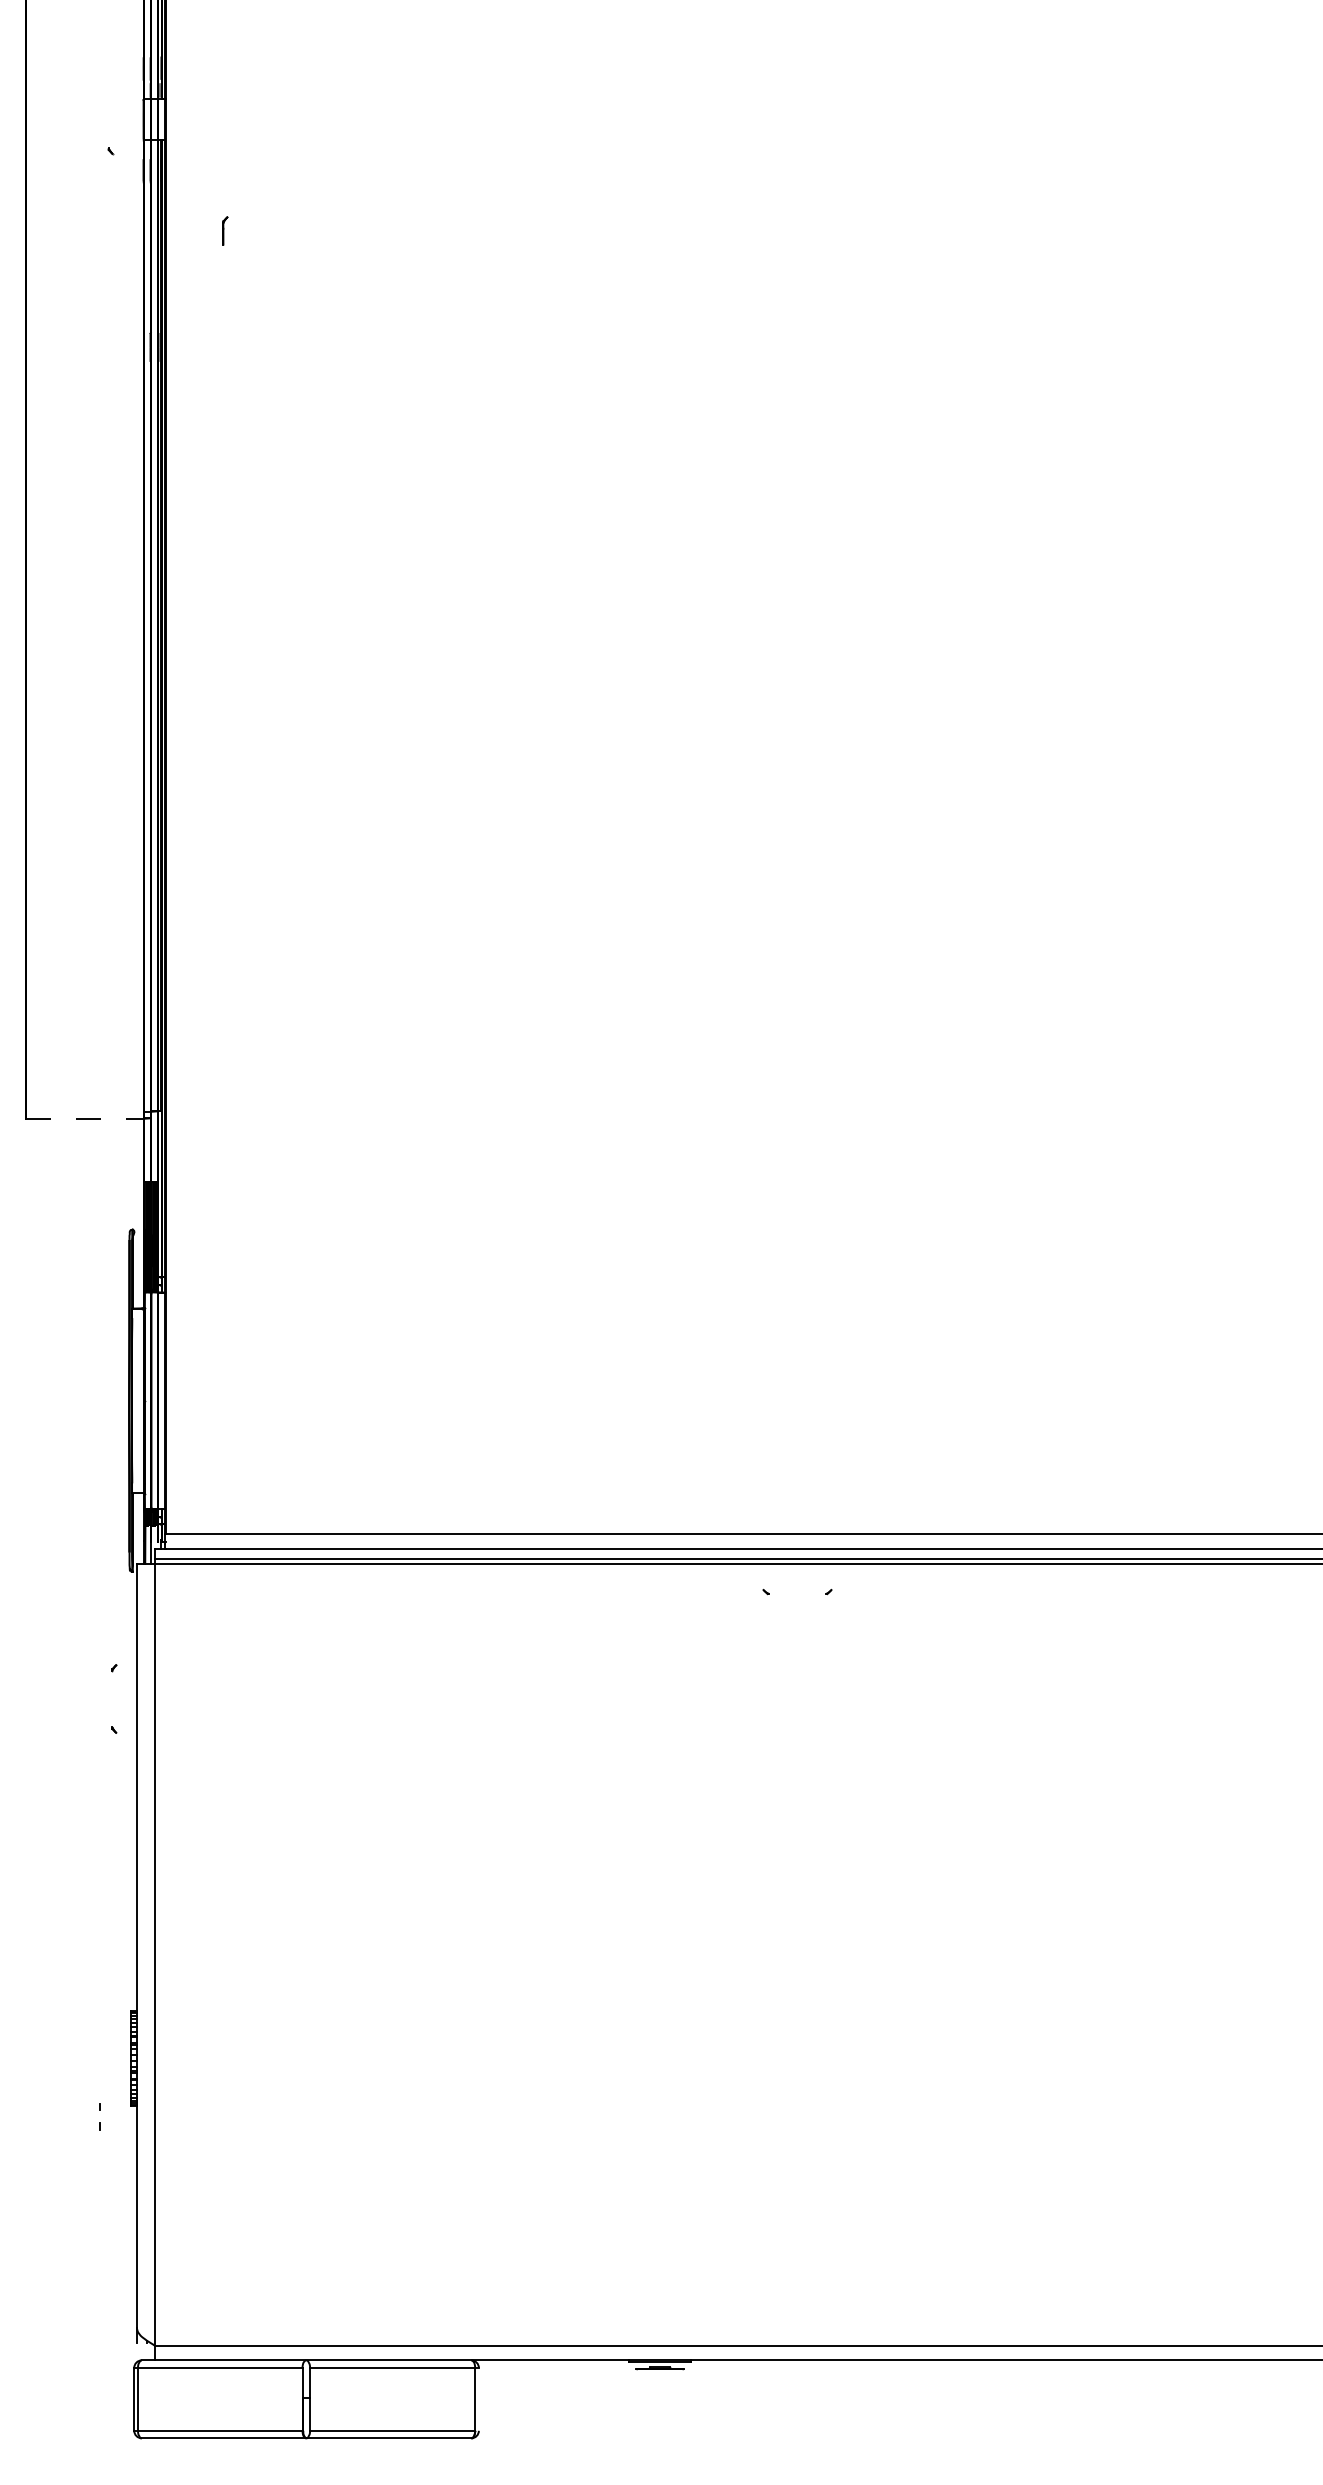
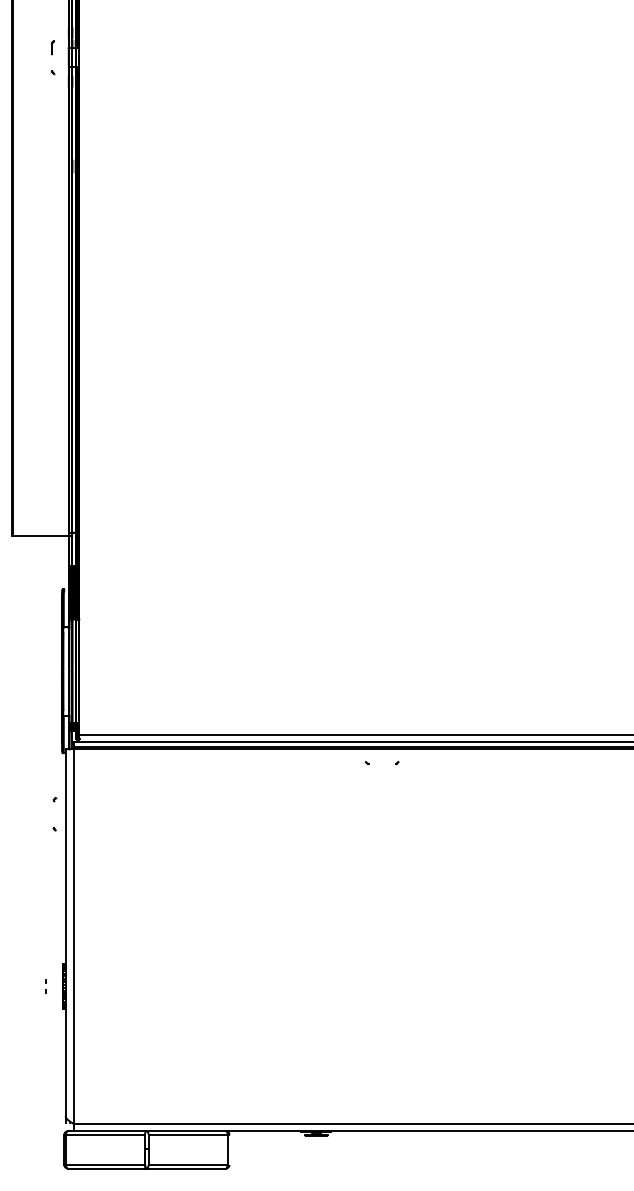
part: (226, 230) -> (53, 47), moved
line: (86, 1119) -> (41, 536), dashed -> solid
line: (99, 2110) -> (45, 983), moved

